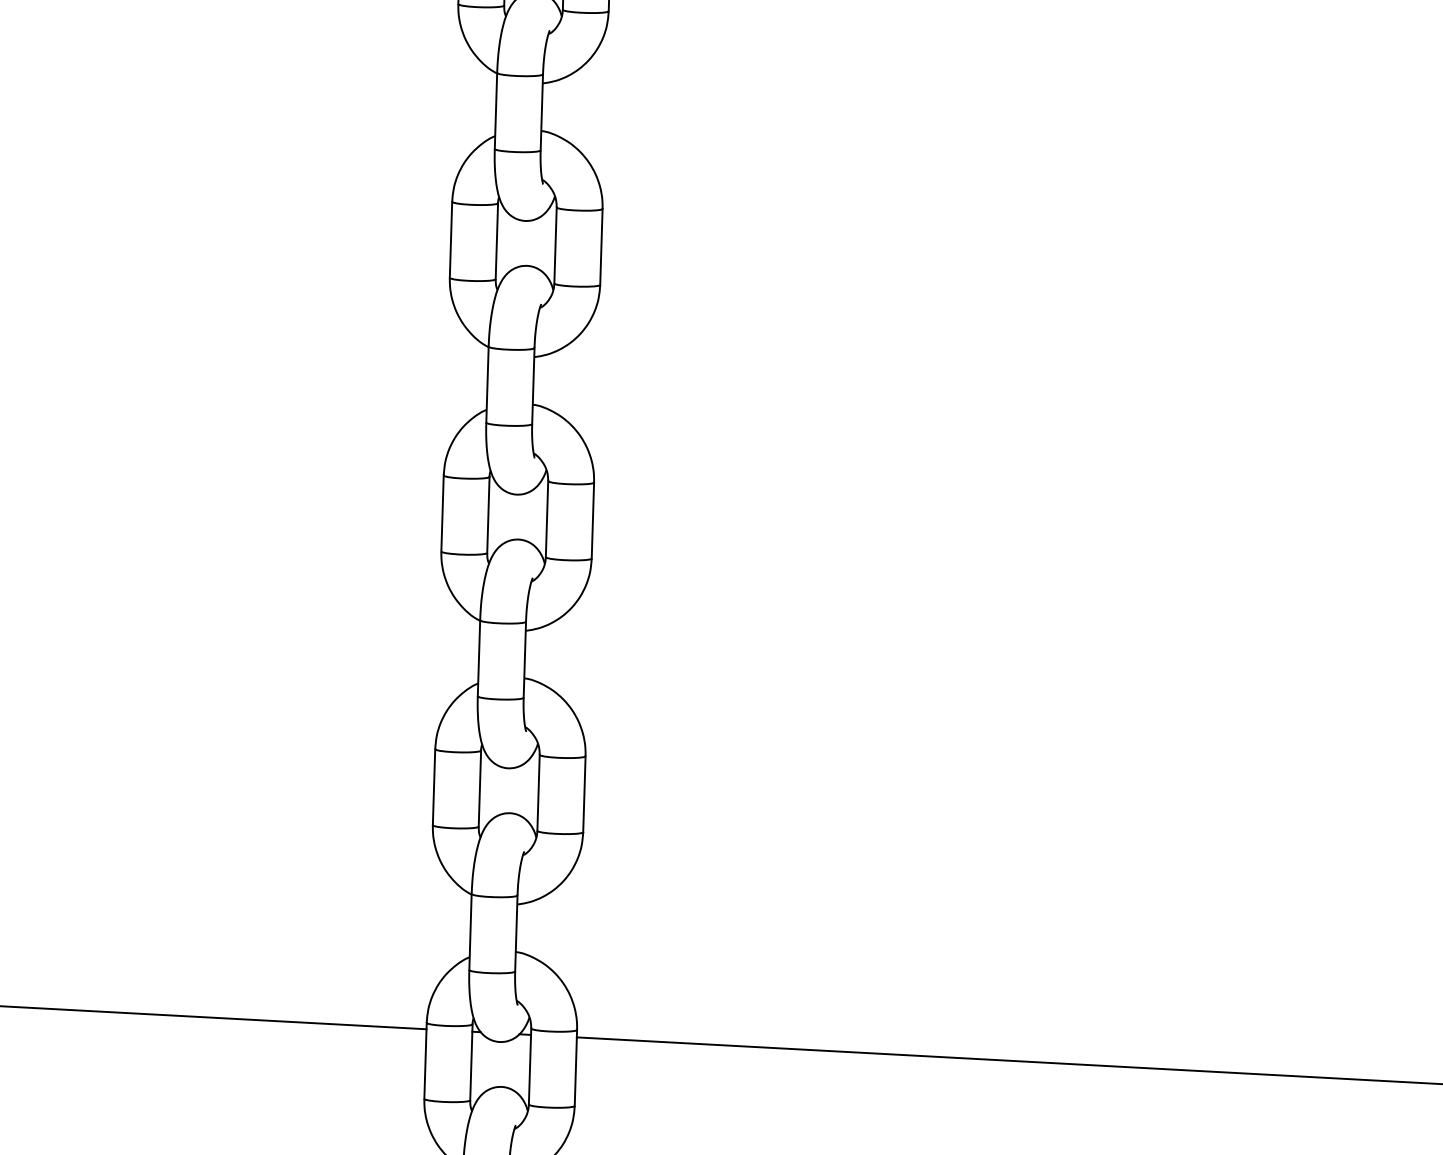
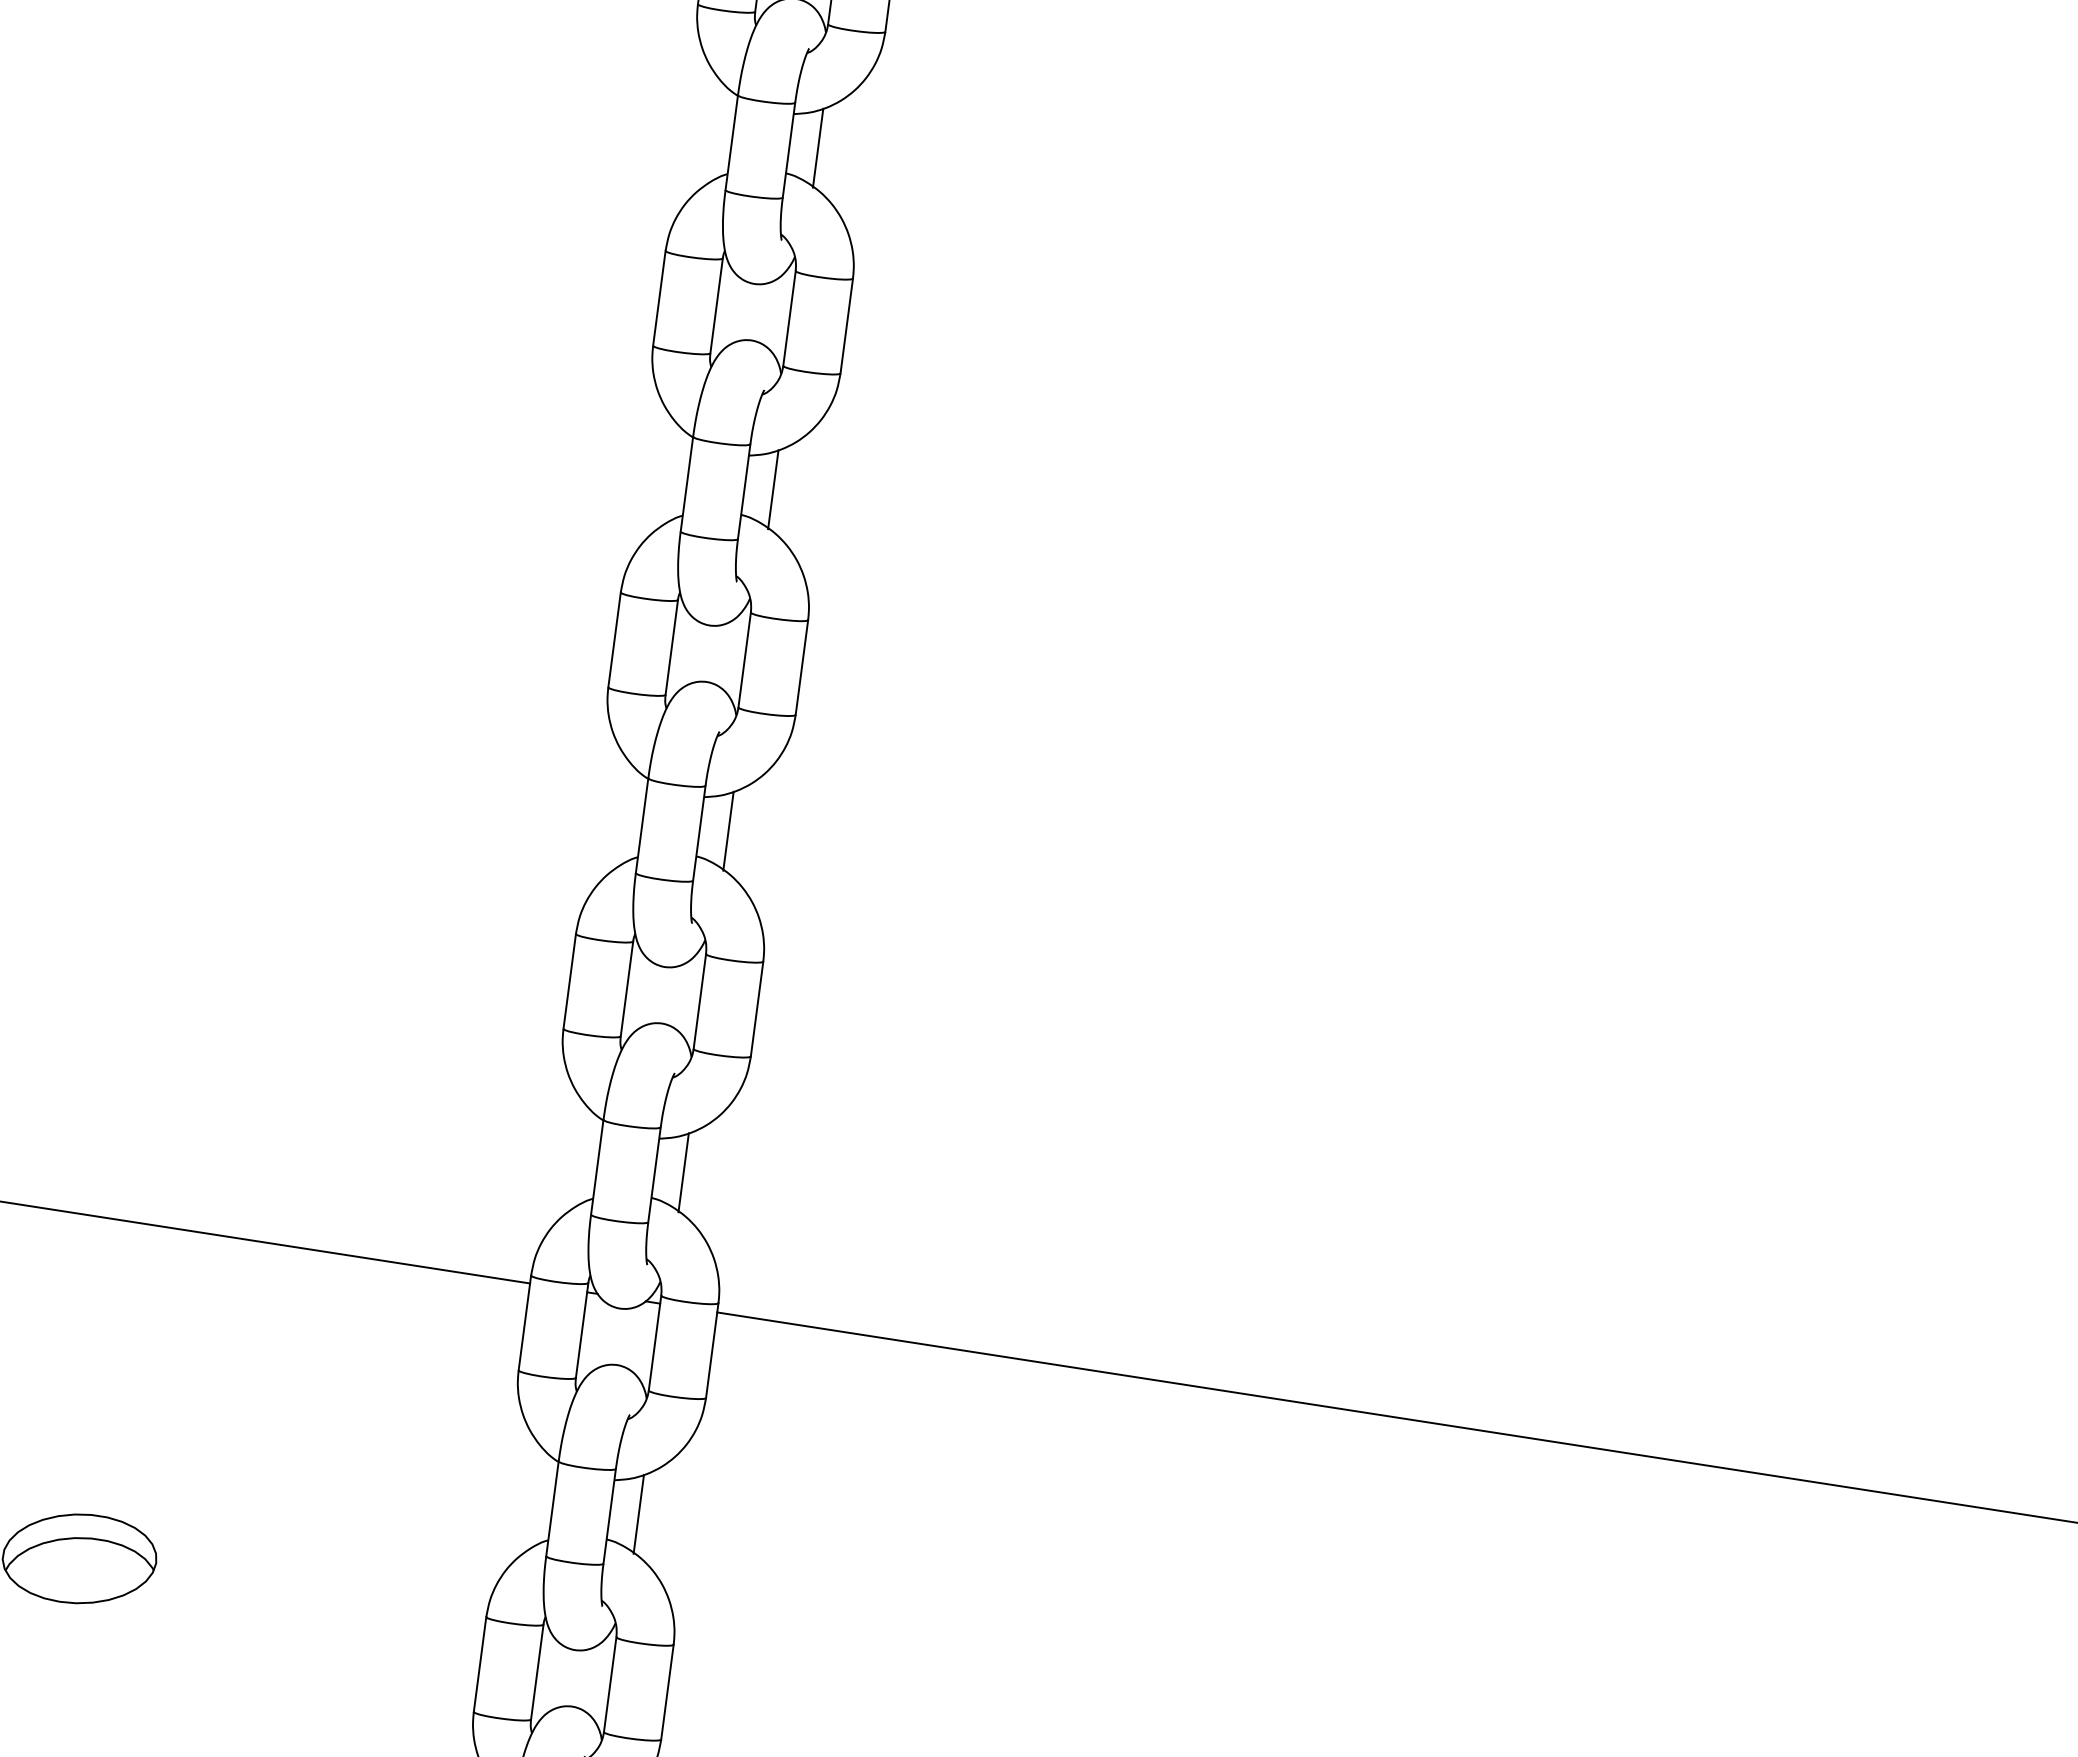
line: (564, 108) -> (817, 147), added
line: (556, 382) -> (773, 489), added
line: (547, 655) -> (728, 830), added
line: (539, 929) -> (683, 1172), added

